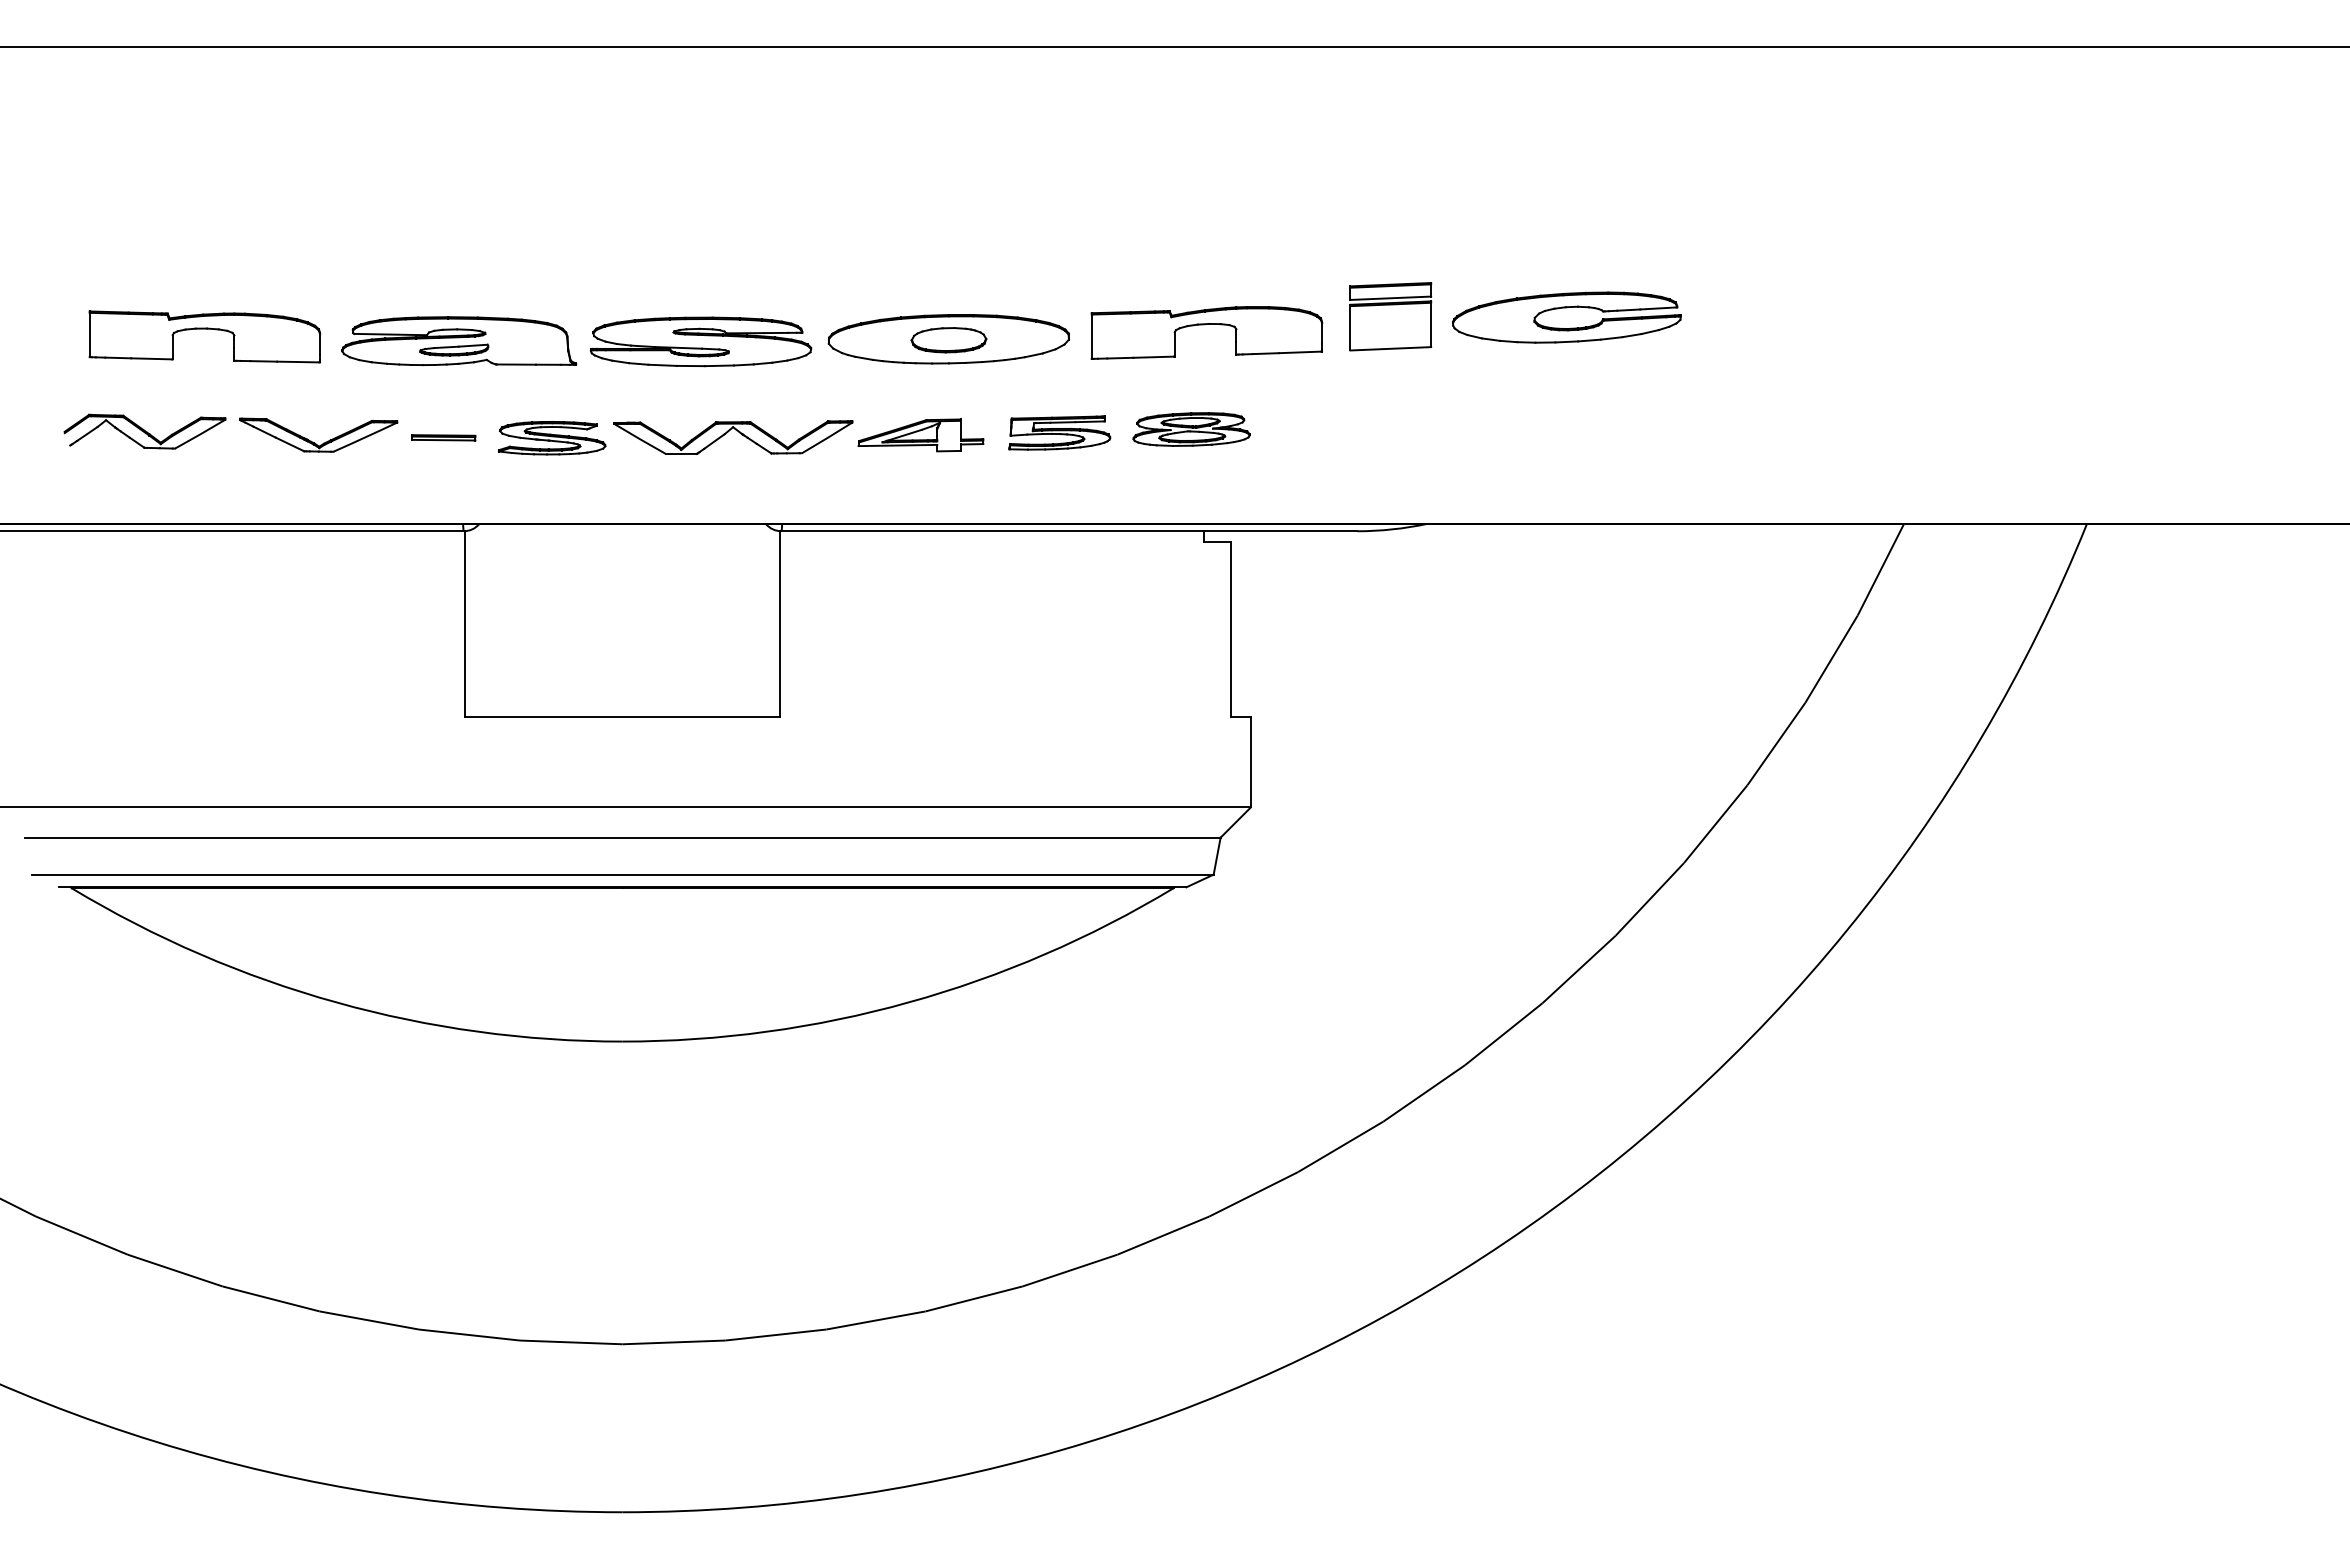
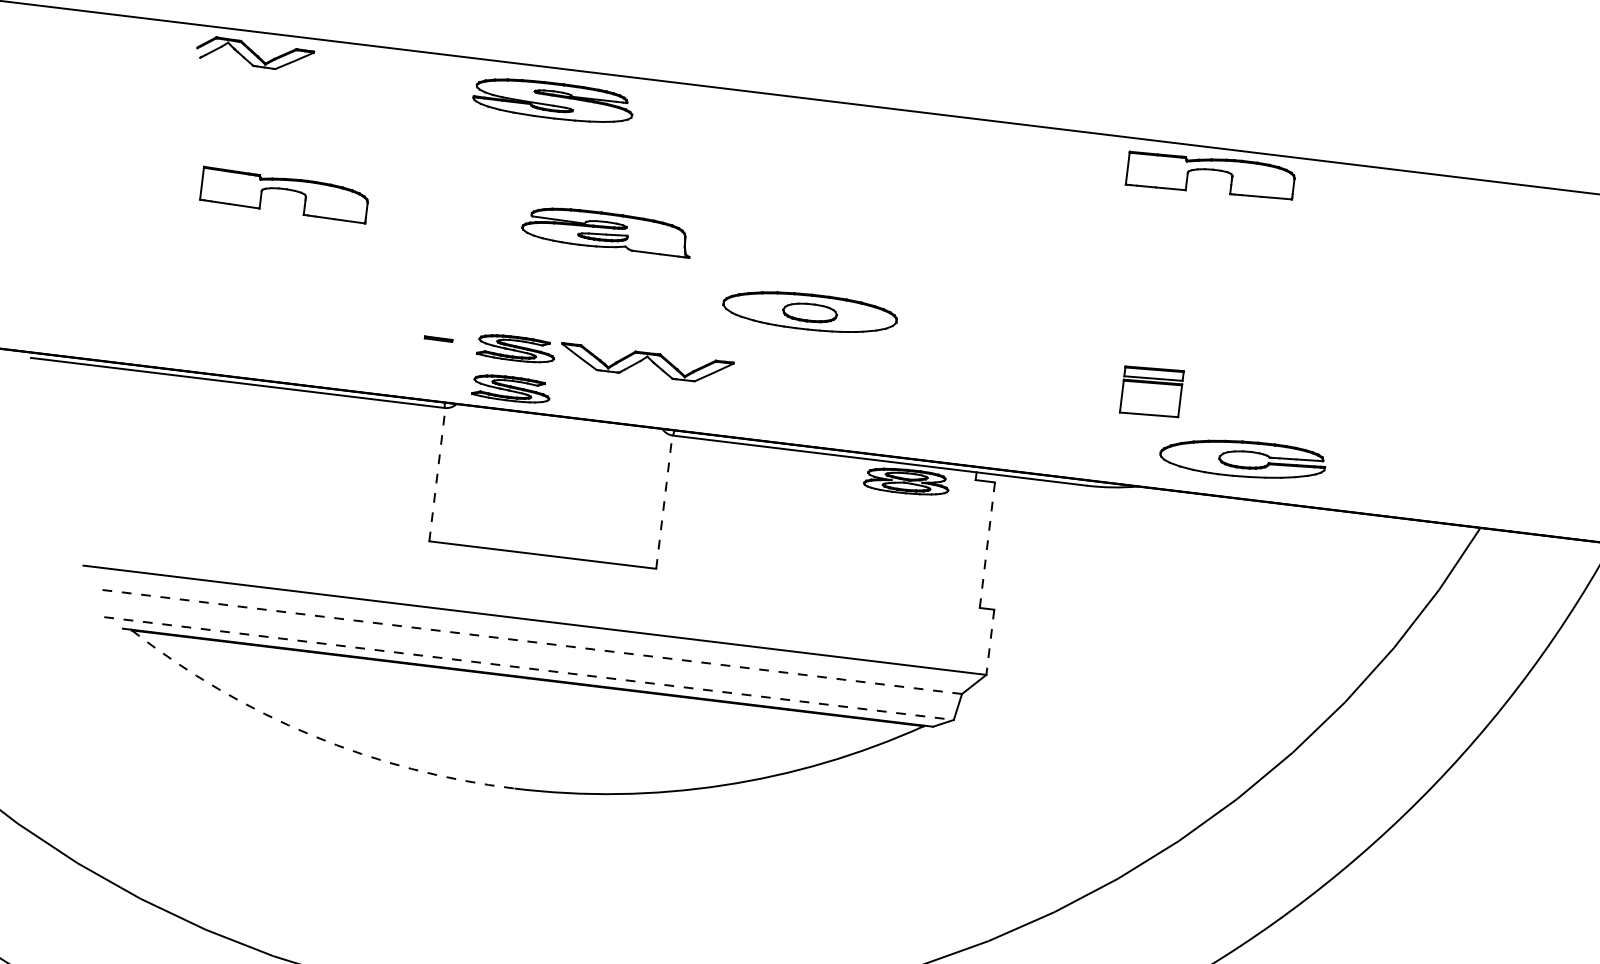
part: (1566, 308) -> (1243, 452), moved
part: (1390, 316) -> (1151, 391), moved
part: (1204, 325) -> (1209, 170), moved
part: (204, 329) -> (285, 189), moved
part: (459, 341) -> (607, 230), moved
part: (700, 341) -> (553, 100), moved
part: (1191, 429) -> (906, 481), moved
part: (144, 431) -> (254, 54), moved
part: (1059, 432) -> (881, 388), removed
part: (920, 435) -> (781, 378), removed
part: (443, 437) -> (438, 338), size x0.6
part: (314, 442) -> (345, 331), removed
part: (552, 494) -> (511, 389), added
line: (464, 623) -> (437, 474), solid -> dashed
line: (780, 623) -> (664, 501), solid -> dashed
line: (1230, 628) -> (987, 544), solid -> dashed
line: (1250, 762) -> (990, 642), solid -> dashed
line: (623, 837) -> (532, 641), solid -> dashed
line: (623, 874) -> (529, 668), solid -> dashed
arc: (336, 1002) -> (312, 735), solid -> dashed

